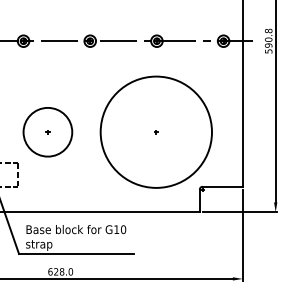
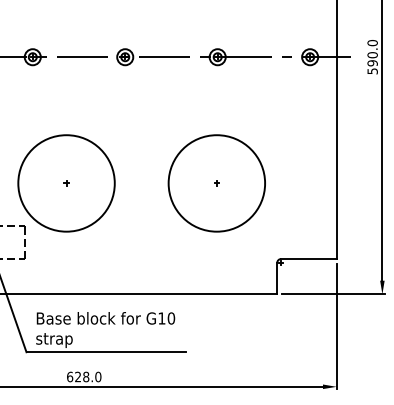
text: (268, 31) -> (372, 43), 590.8 -> 590.0
circle: (47, 132) -> (66, 183), size x1.43
circle: (156, 132) -> (216, 183), size x0.62

